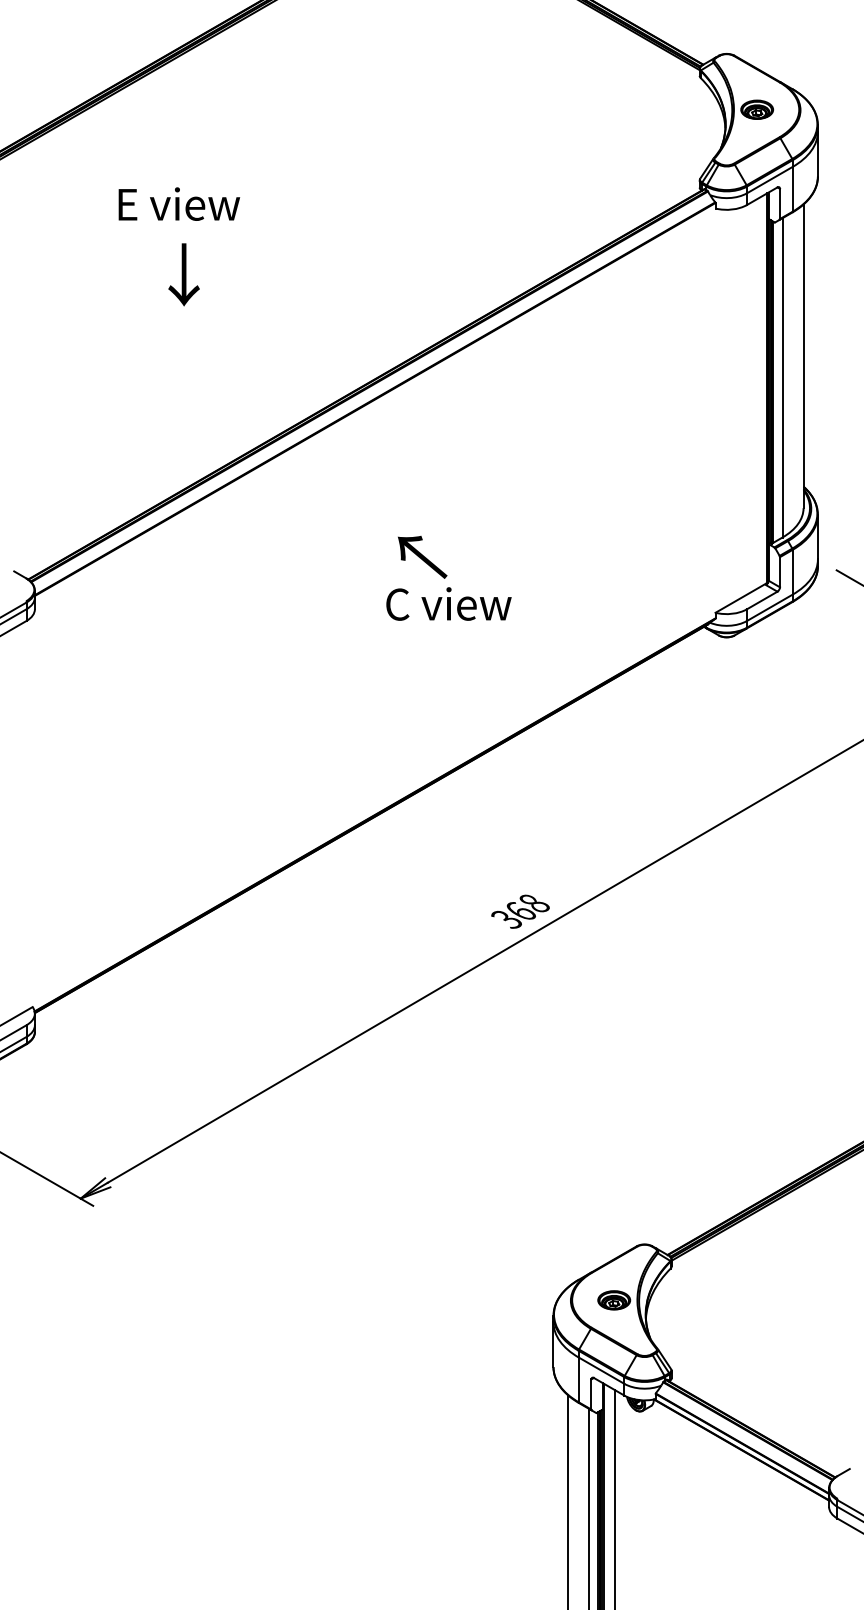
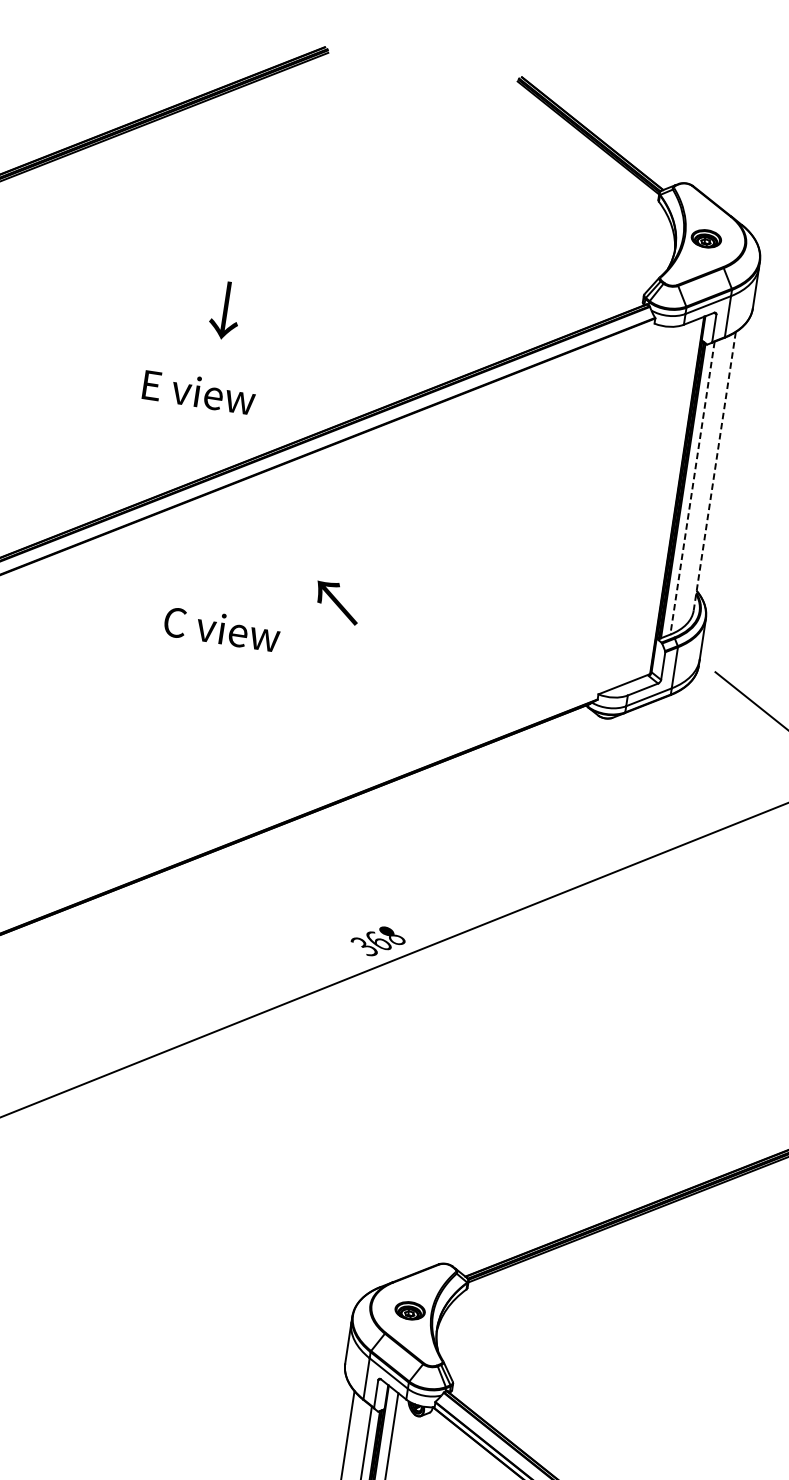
text: (179, 203) -> (199, 391), moved
text: (183, 274) -> (225, 310), moved
line: (803, 356) -> (714, 471), solid -> dashed
line: (782, 377) -> (692, 487), solid -> dashed
text: (448, 603) -> (221, 628), moved

